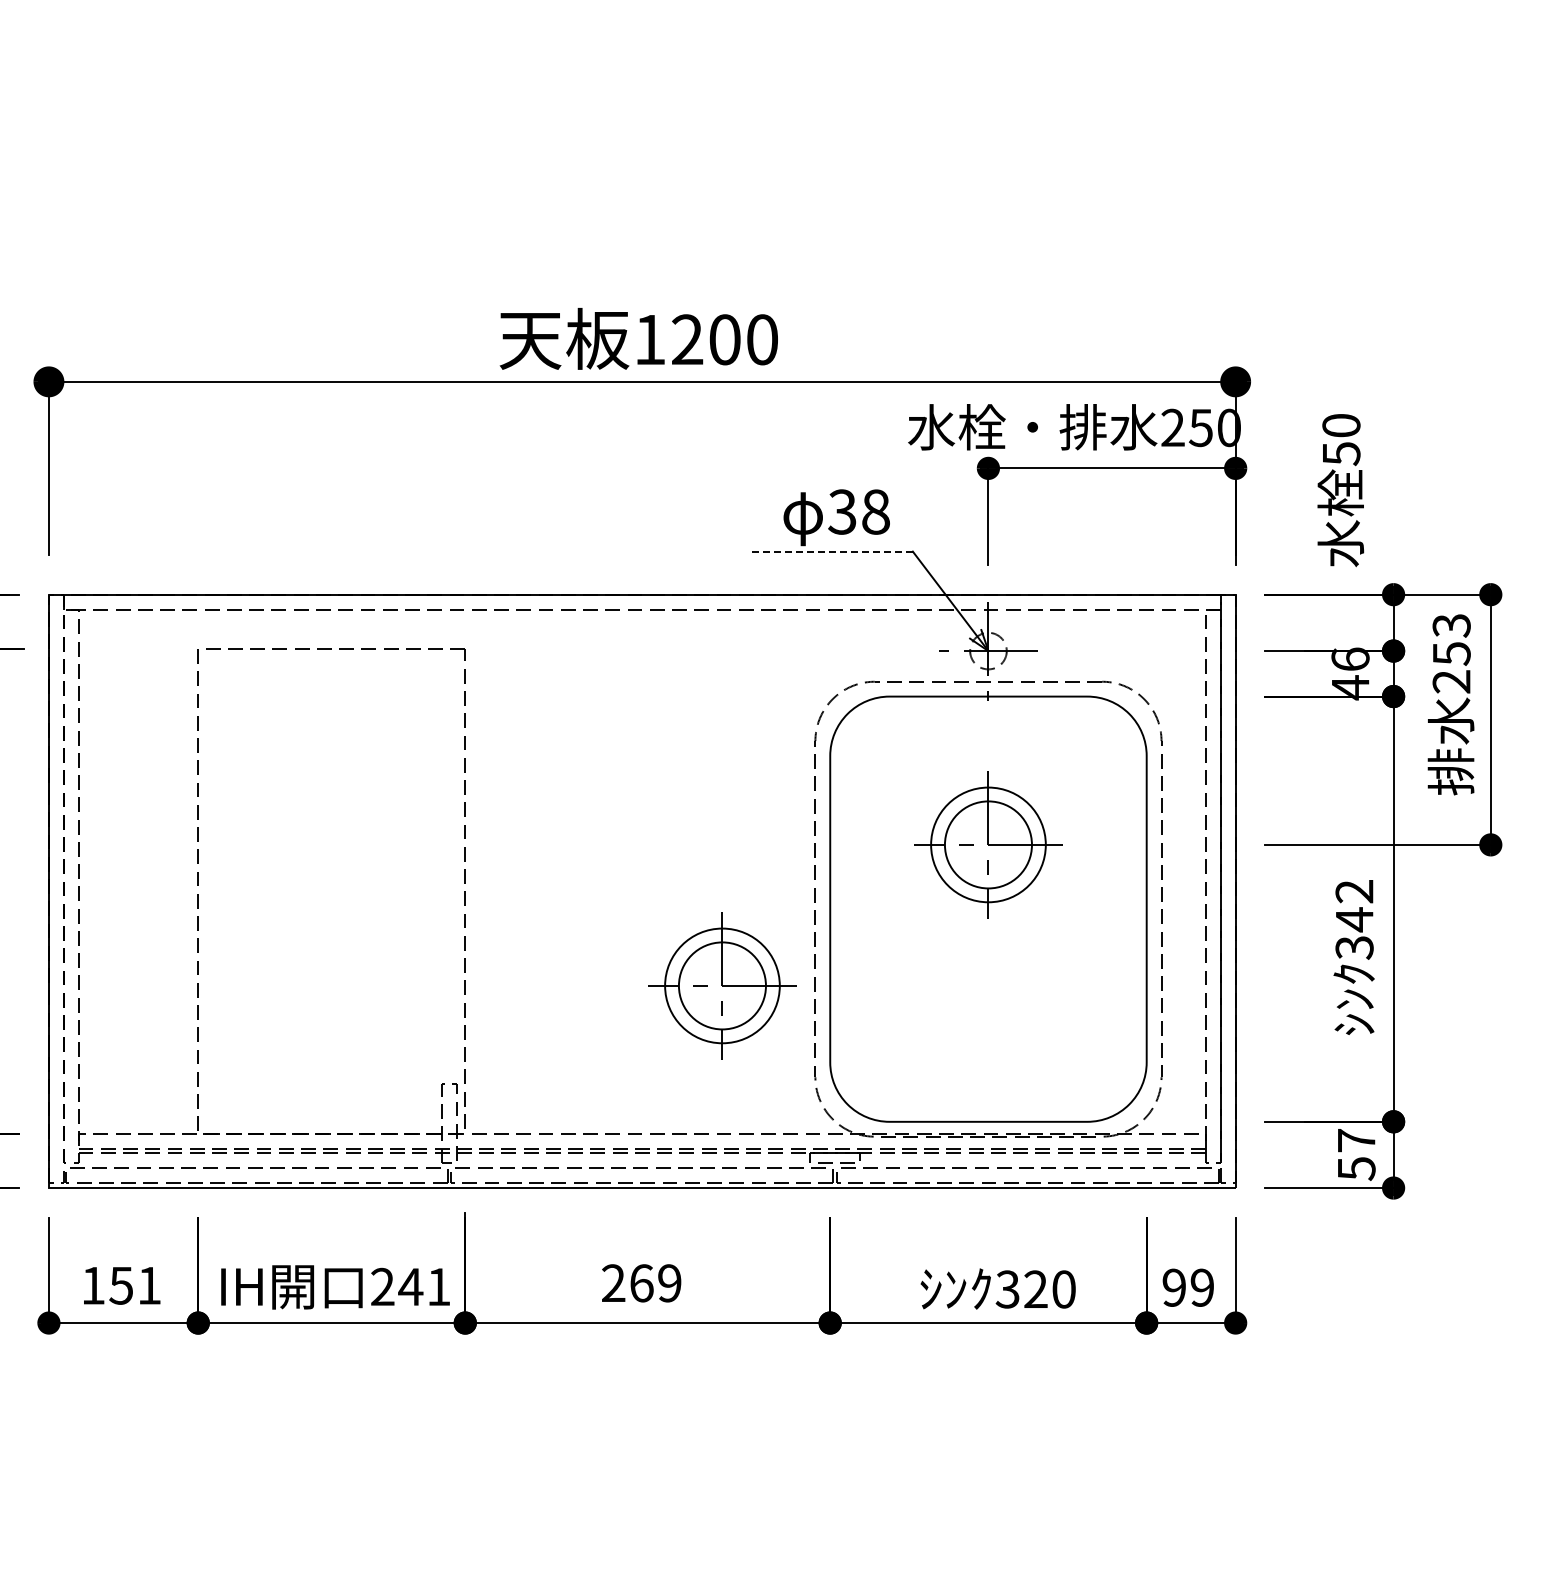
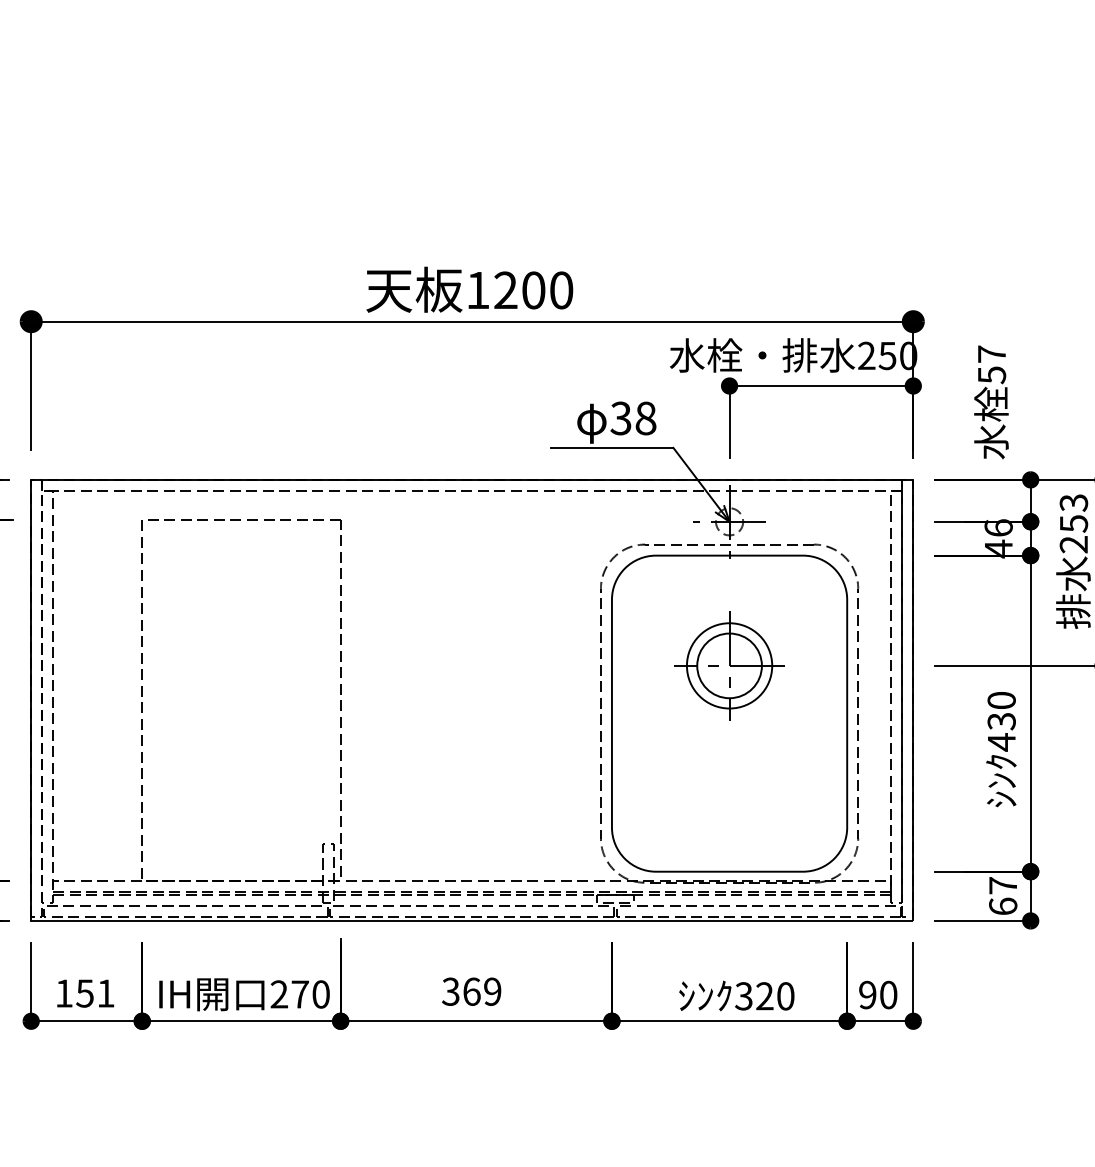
text: (1341, 425) -> (991, 354), 50 -> 57
line: (830, 551) -> (612, 447), dashed -> solid
text: (1354, 920) -> (1001, 722), 342 -> 430
part: (722, 985) -> (531, 770), removed
text: (1356, 1168) -> (1003, 906), 57 -> 67
text: (613, 1283) -> (450, 991), 269 -> 369
text: (424, 1286) -> (310, 994), 241 -> 270
text: (1202, 1287) -> (888, 994), 99 -> 90

